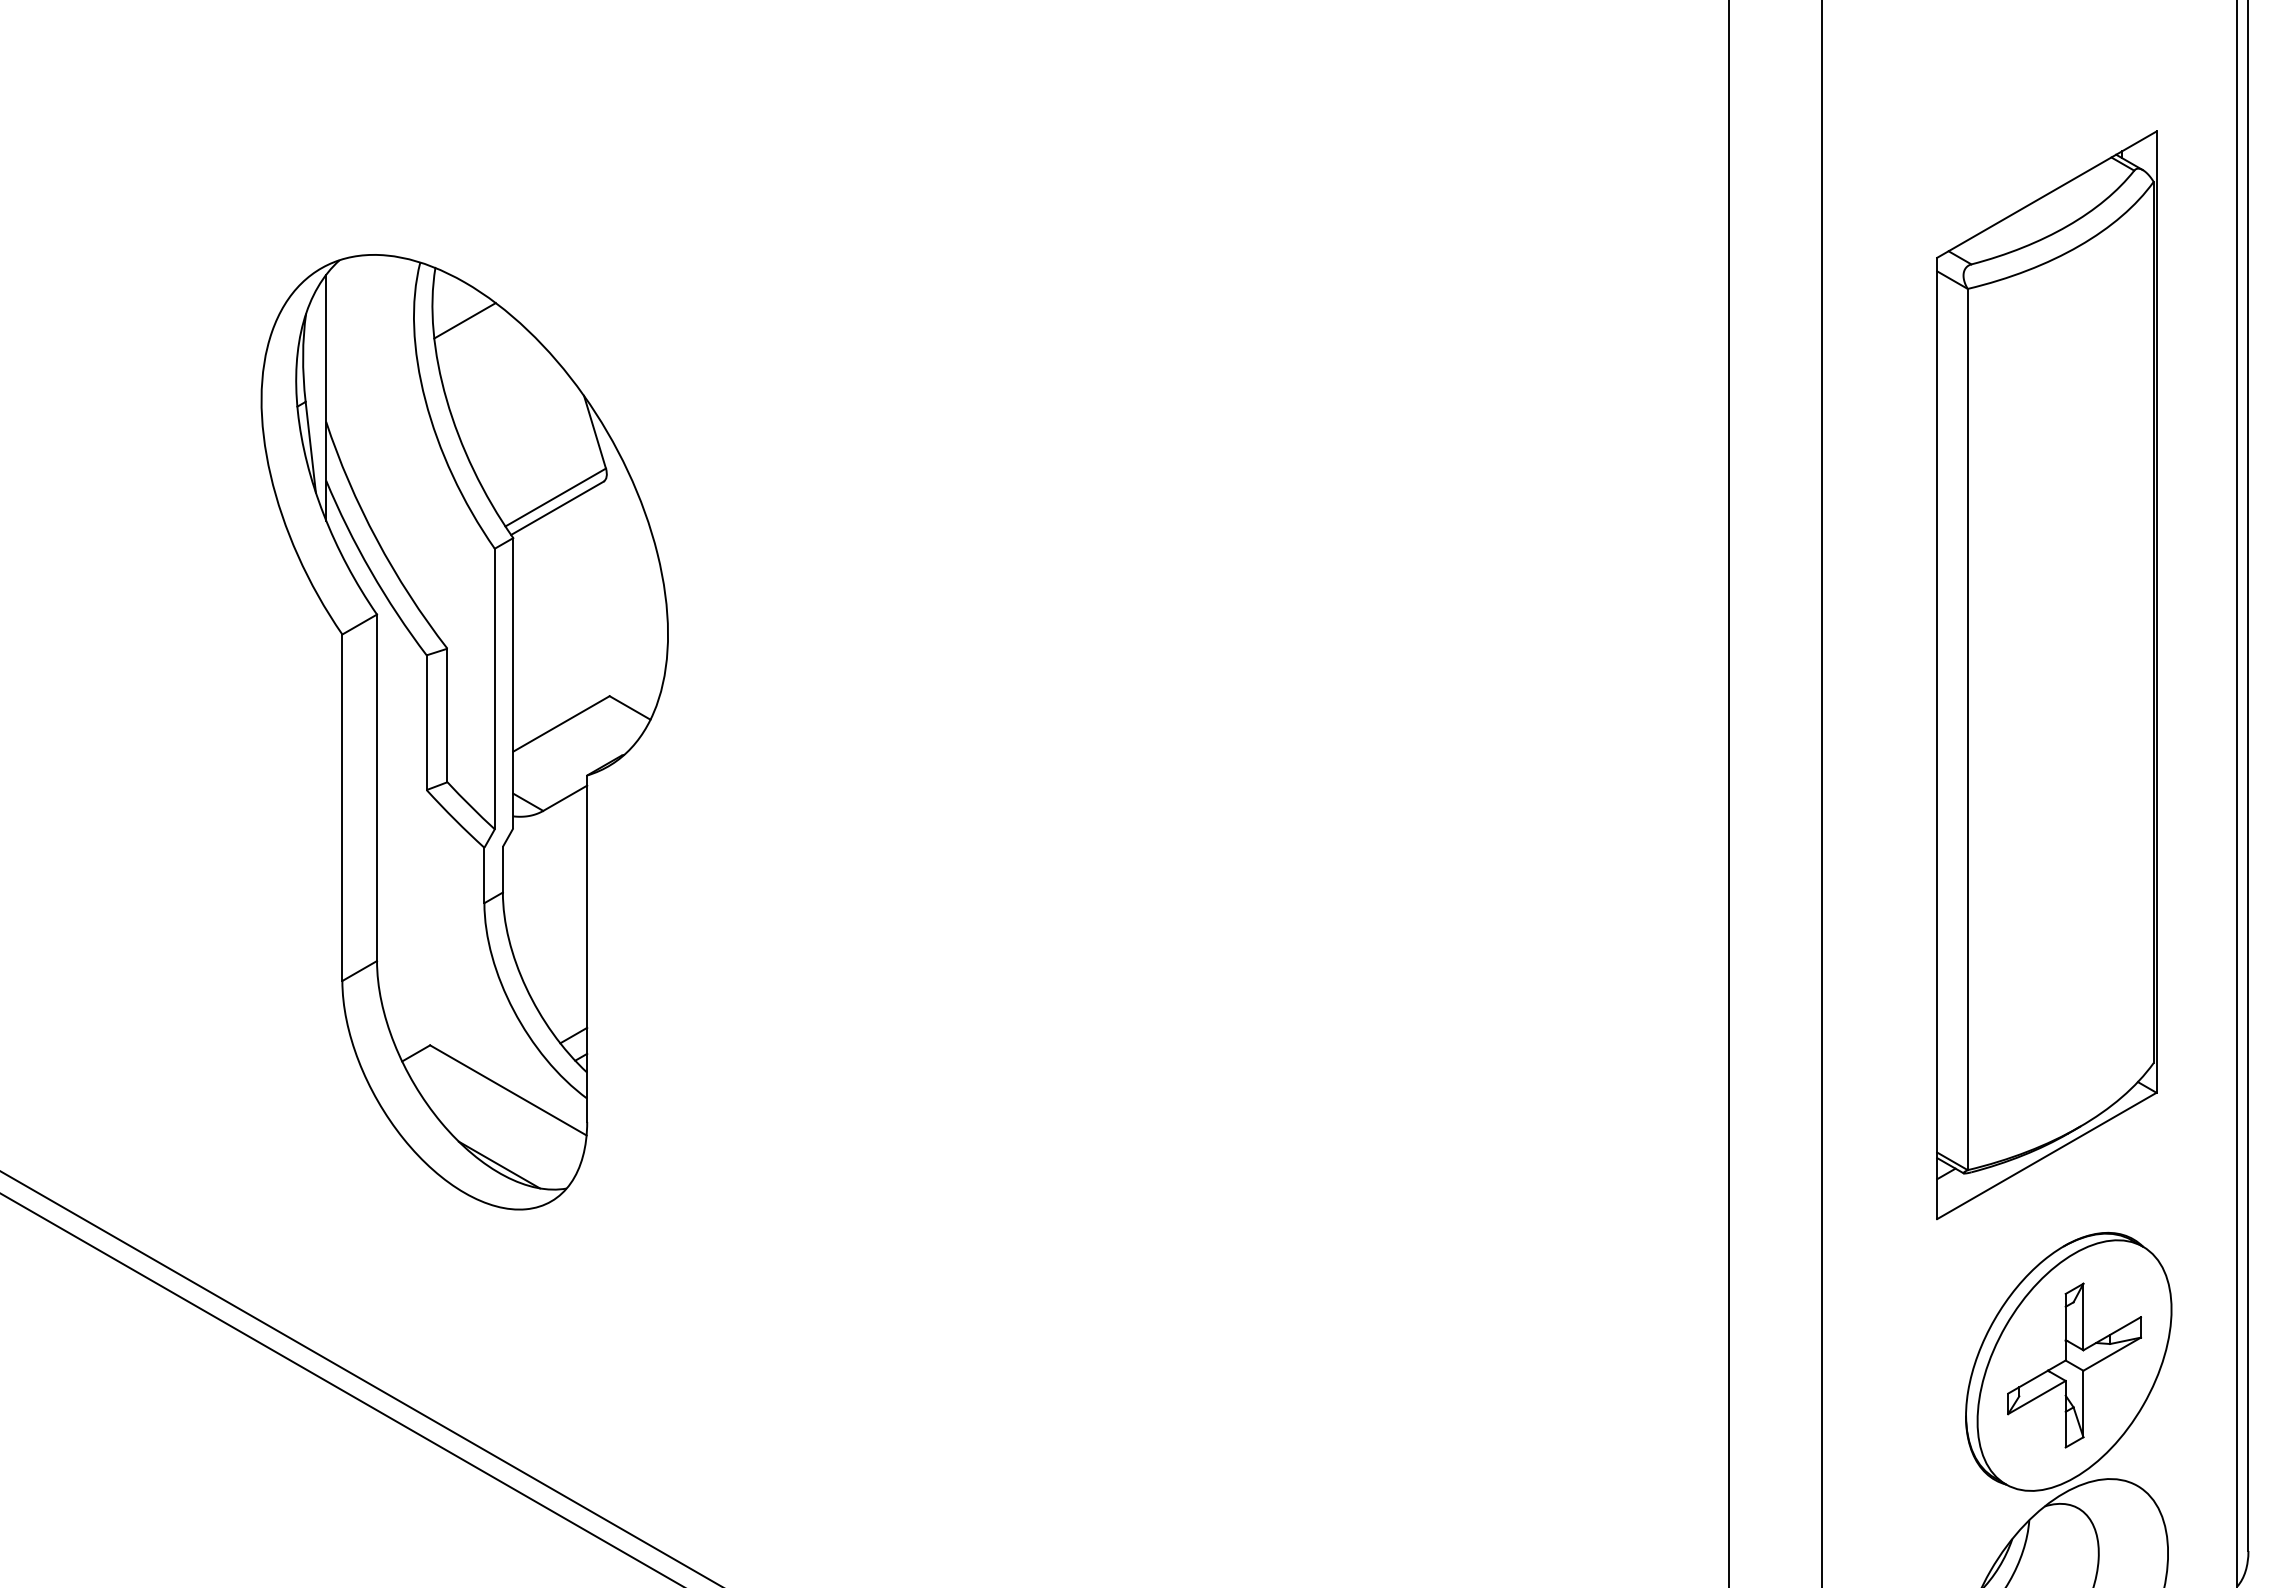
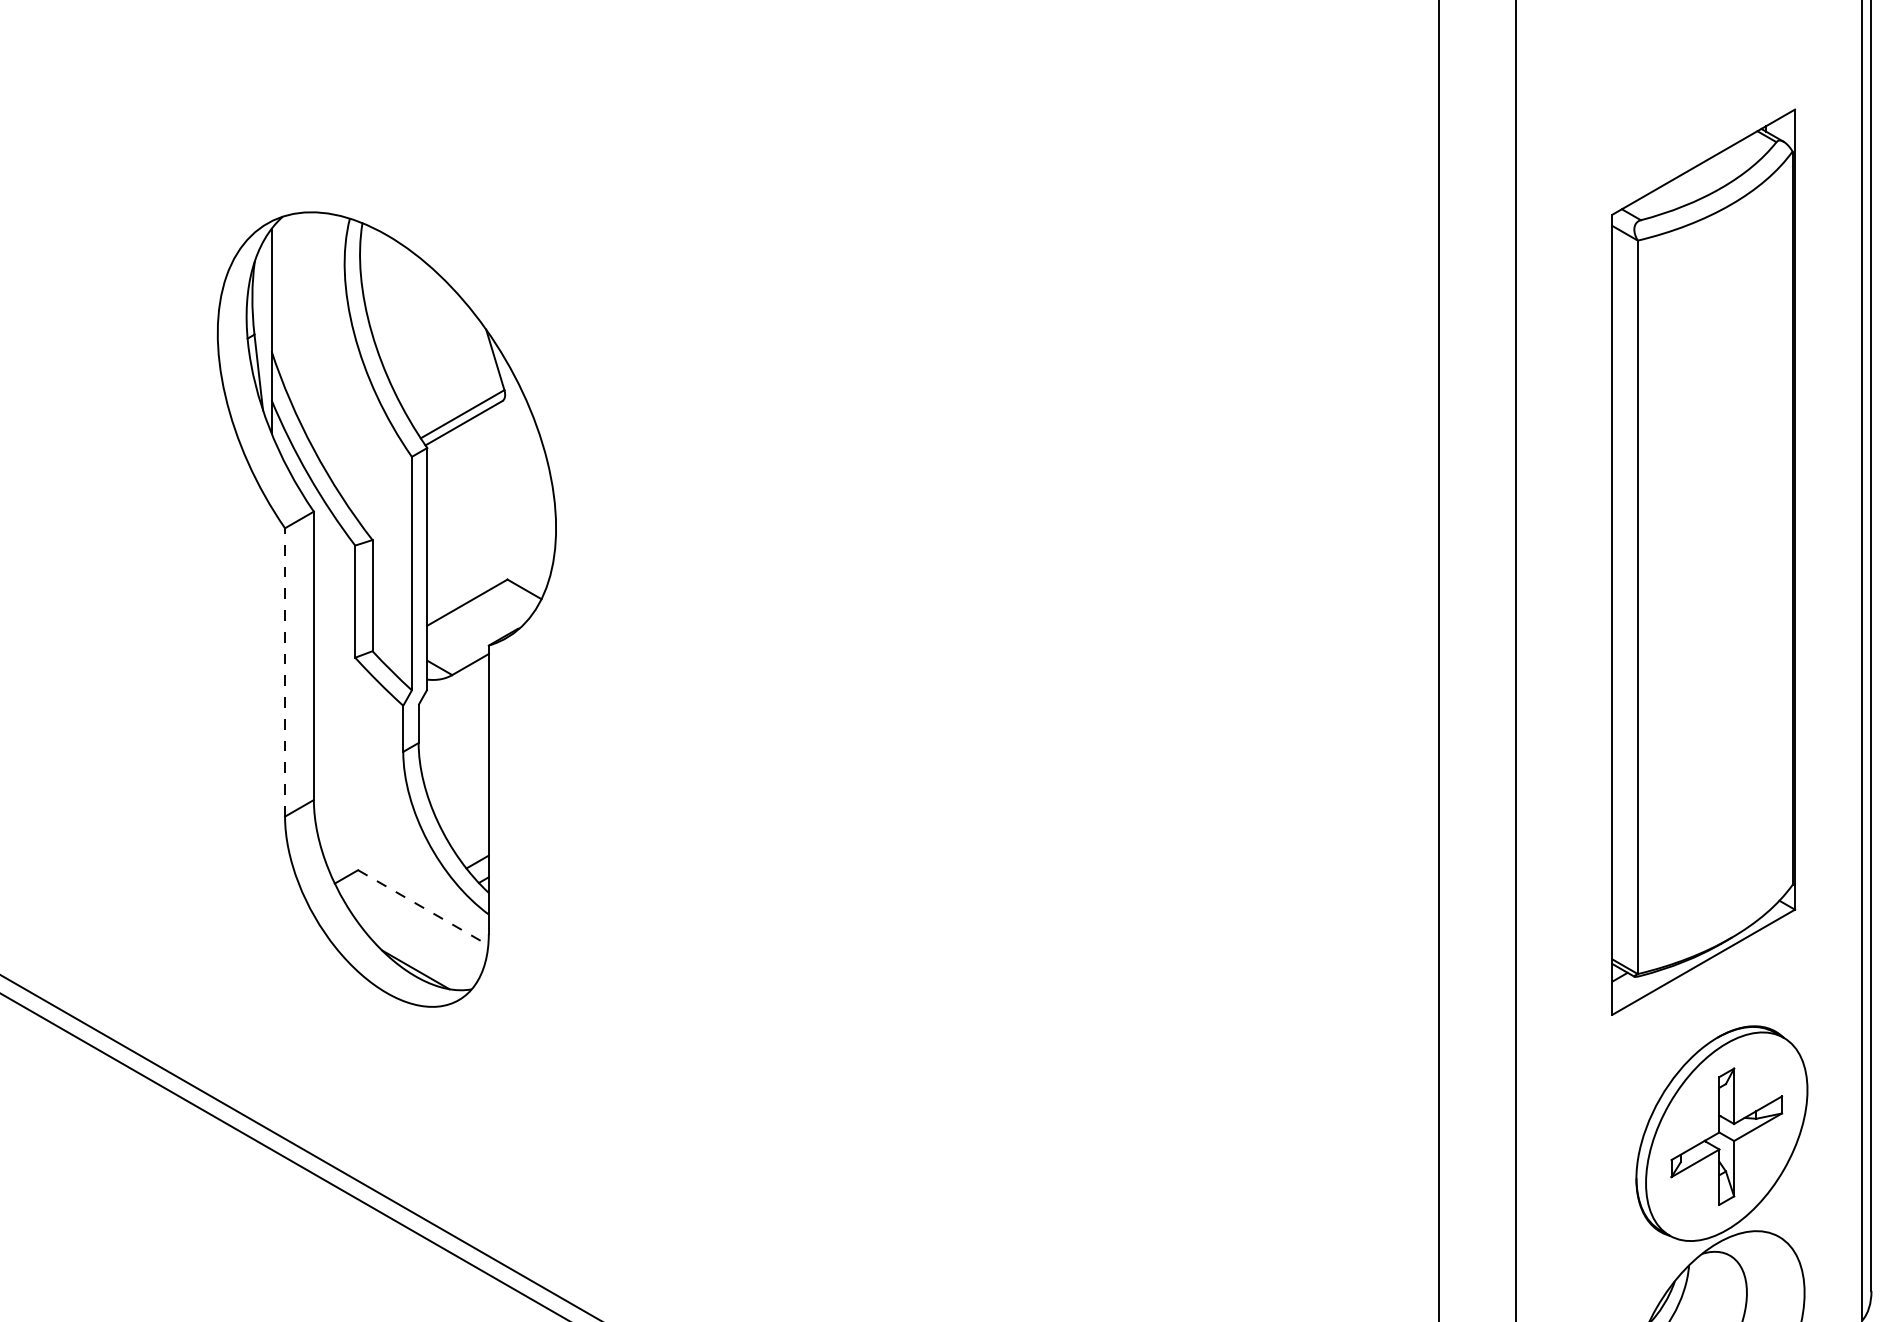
line: (464, 320) -> (386, 266), removed
line: (342, 807) -> (285, 672), solid -> dashed
line: (508, 1090) -> (423, 907), solid -> dashed

